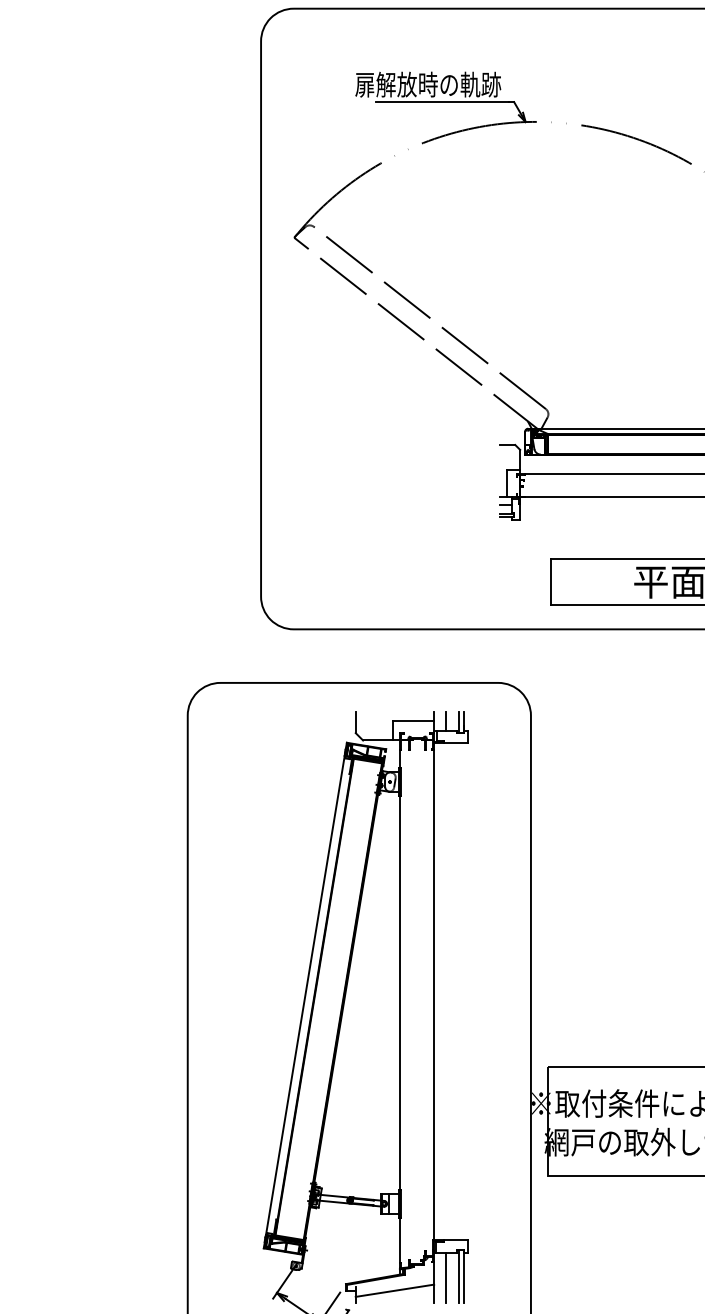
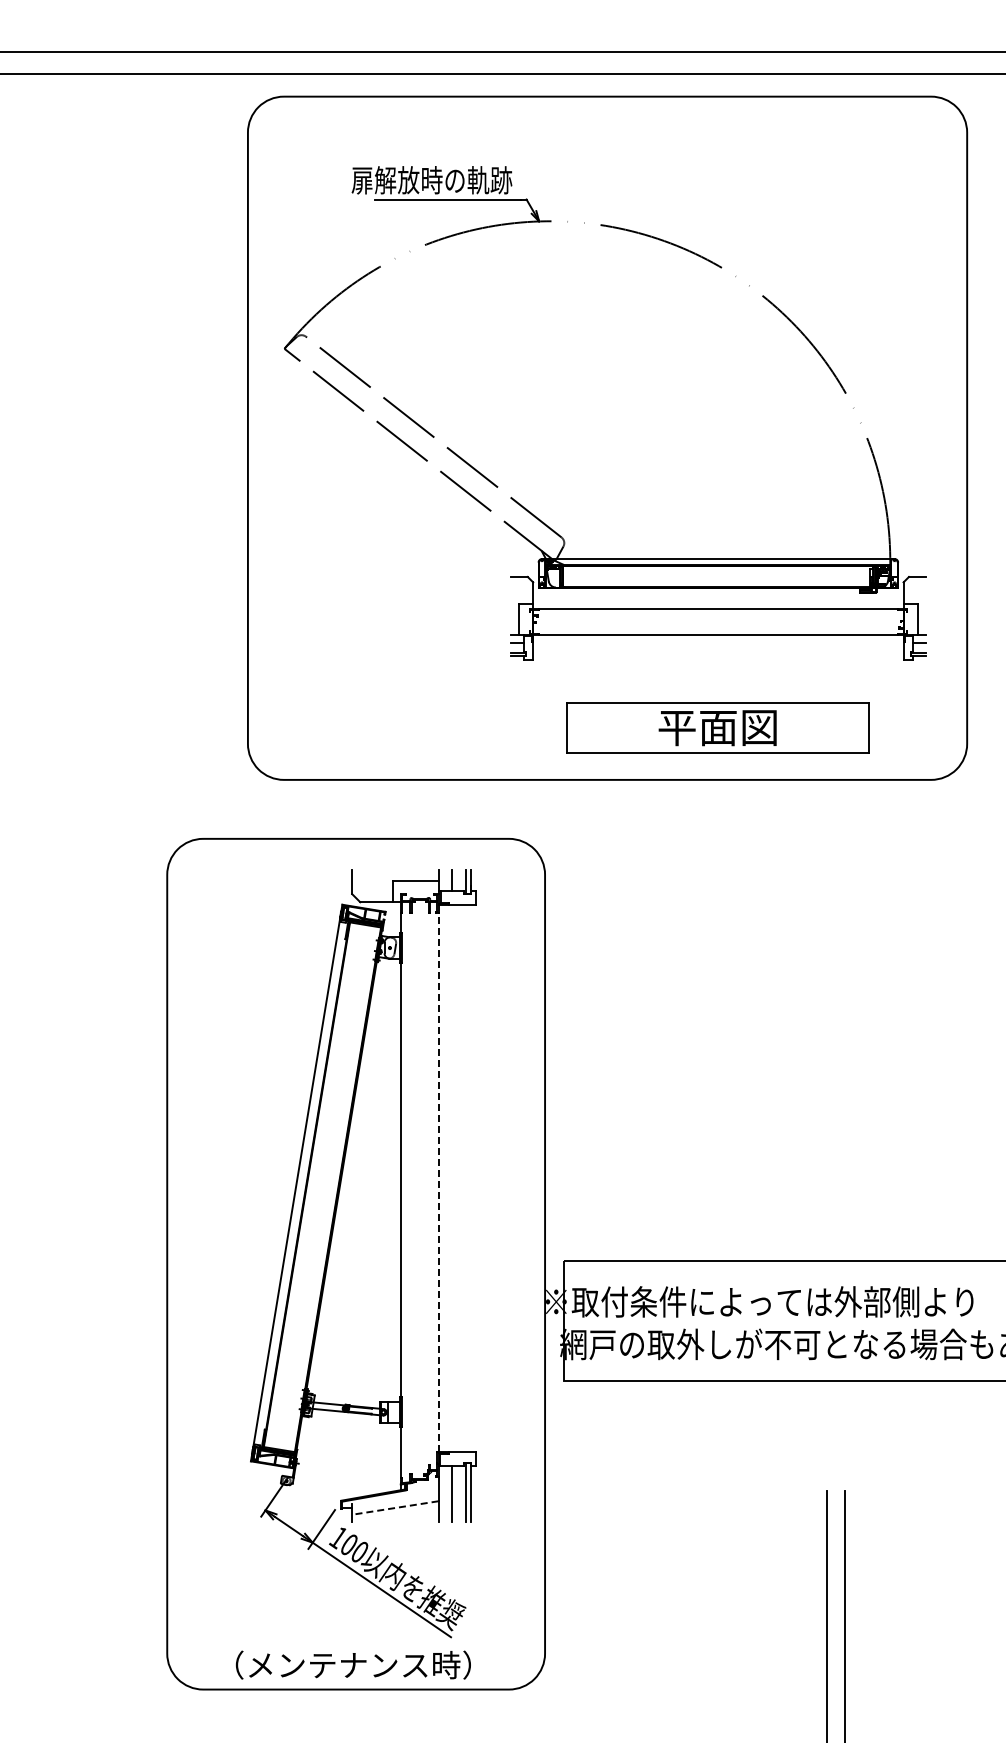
line: (434, 995) -> (438, 1182), solid -> dashed
line: (395, 1291) -> (395, 1508), solid -> dashed

